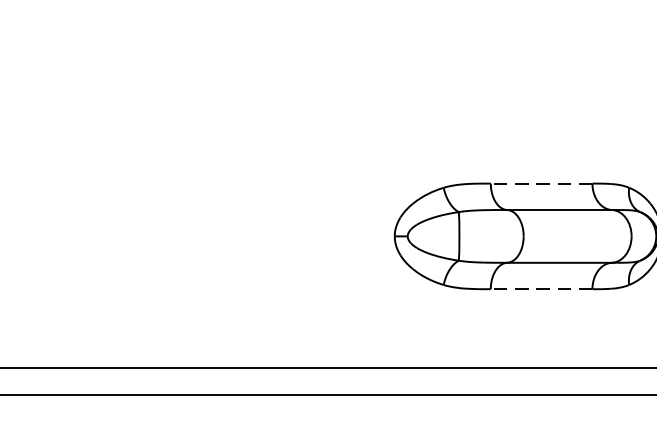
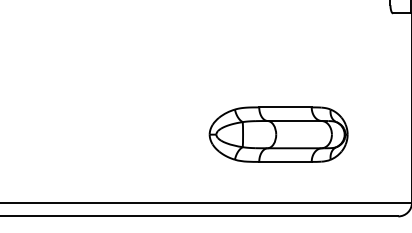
line: (539, 183) -> (284, 107), dashed -> solid
line: (539, 288) -> (284, 161), dashed -> solid

